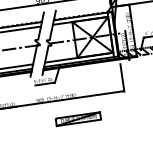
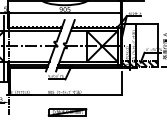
part: (78, 119) -> (67, 112), moved

